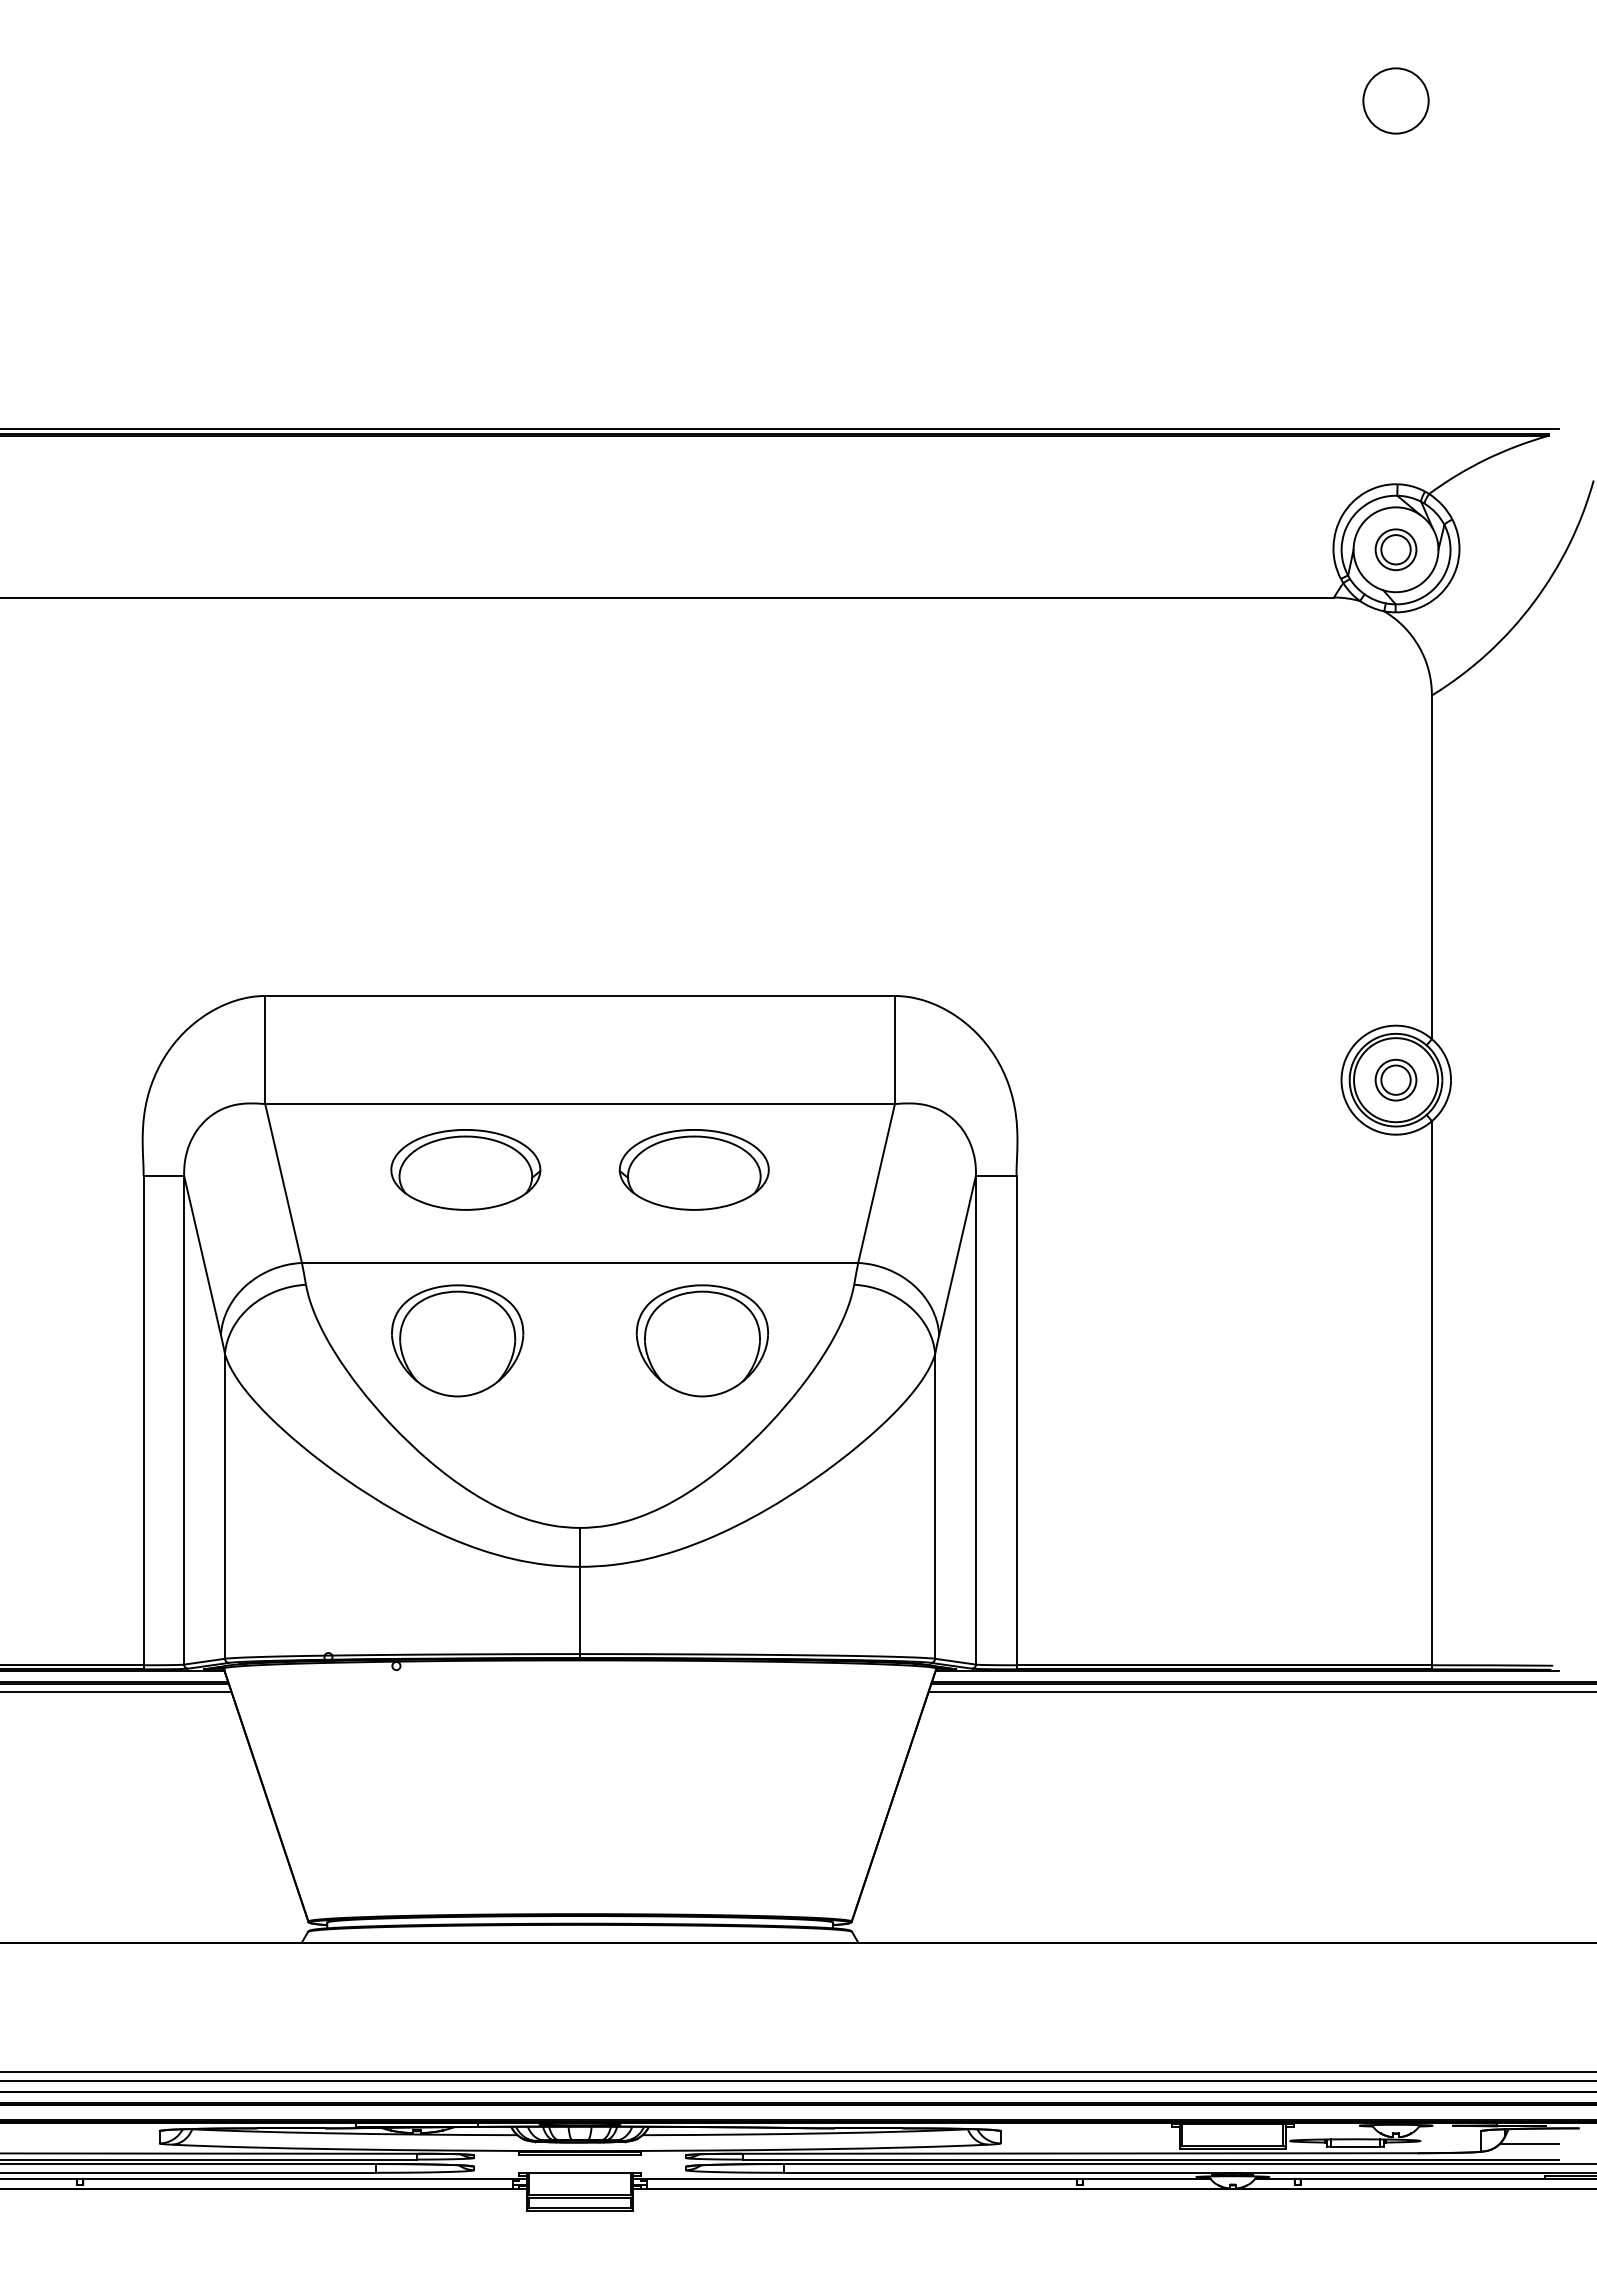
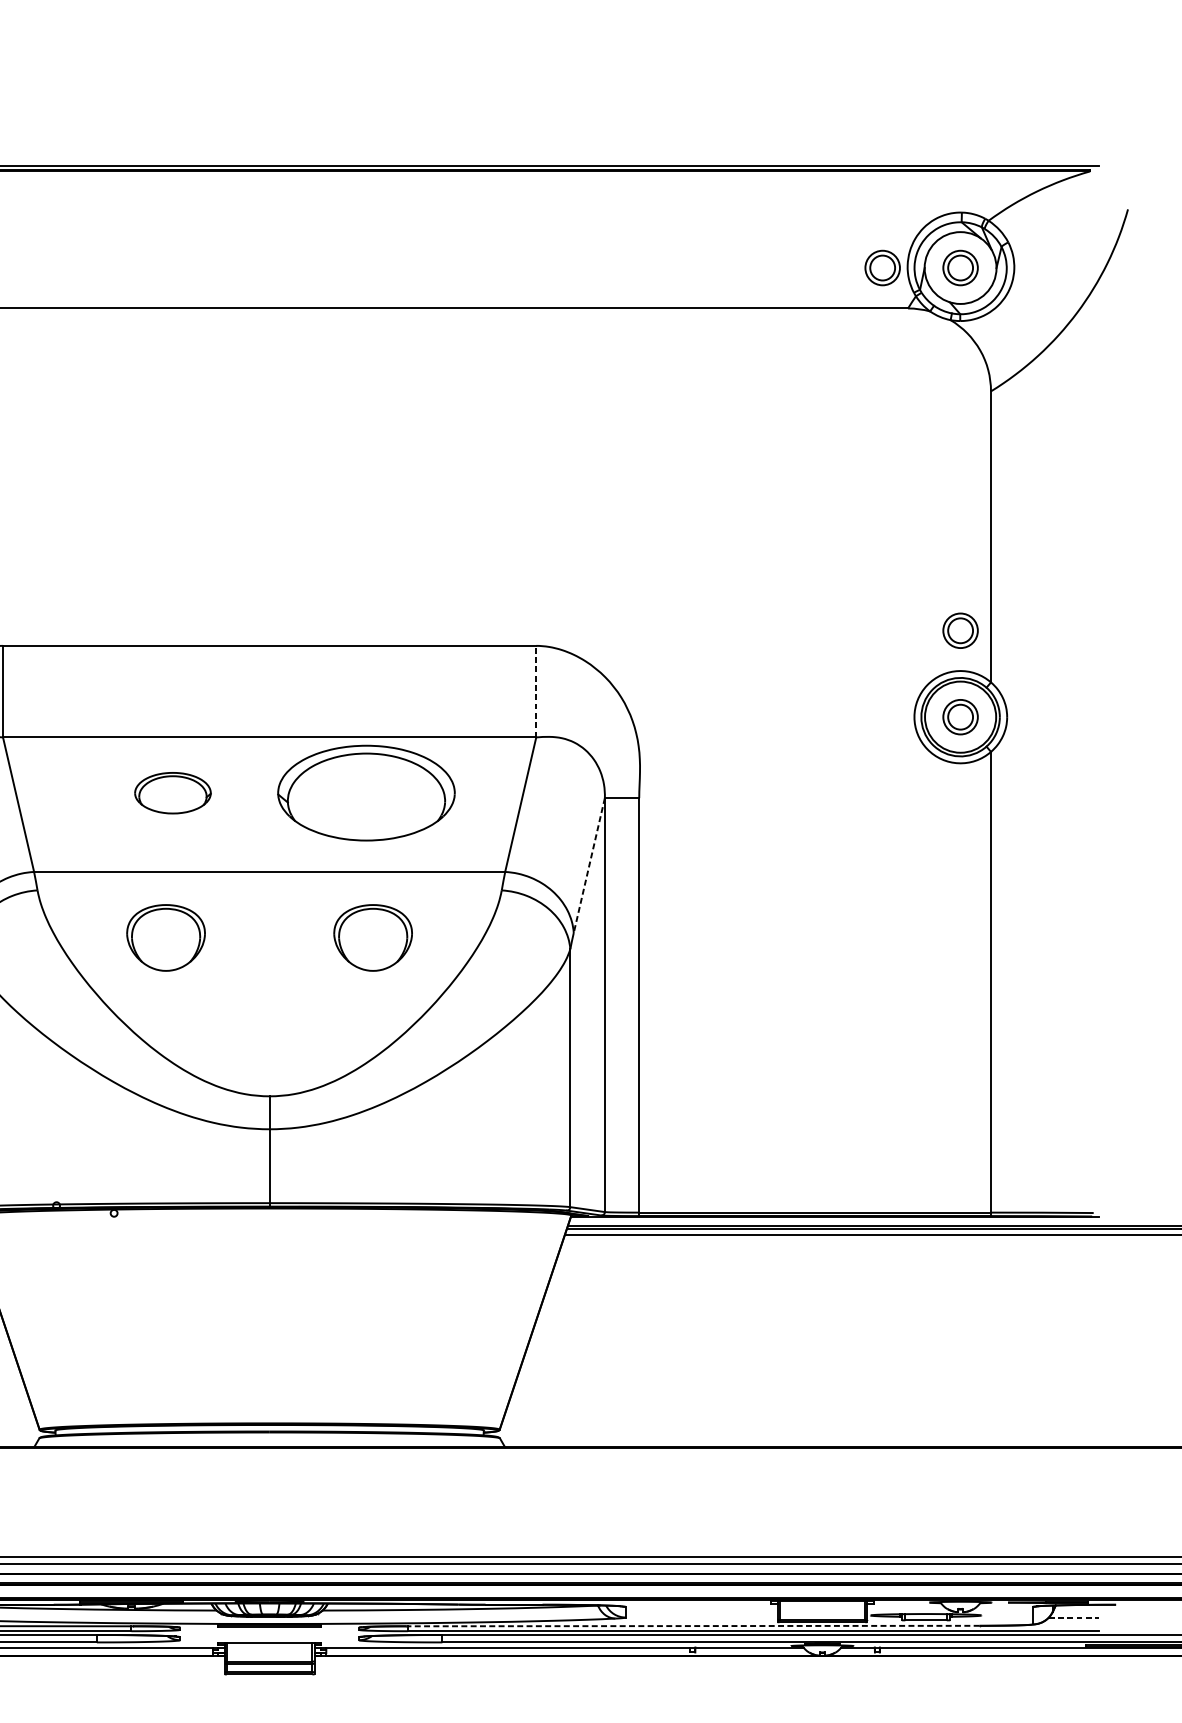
part: (1303, 549) -> (882, 267), added
part: (1395, 977) -> (960, 630), added
line: (894, 1049) -> (535, 691), solid -> dashed
part: (465, 1169) -> (172, 792), size x0.6
part: (693, 1169) -> (365, 792), size x1.4
line: (957, 1255) -> (589, 865), solid -> dashed
part: (457, 1340) -> (165, 937), size x0.7
part: (701, 1340) -> (372, 937), size x0.7
line: (1529, 2143) -> (1073, 1617), solid -> dashed
line: (1079, 2153) -> (692, 1626), solid -> dashed

